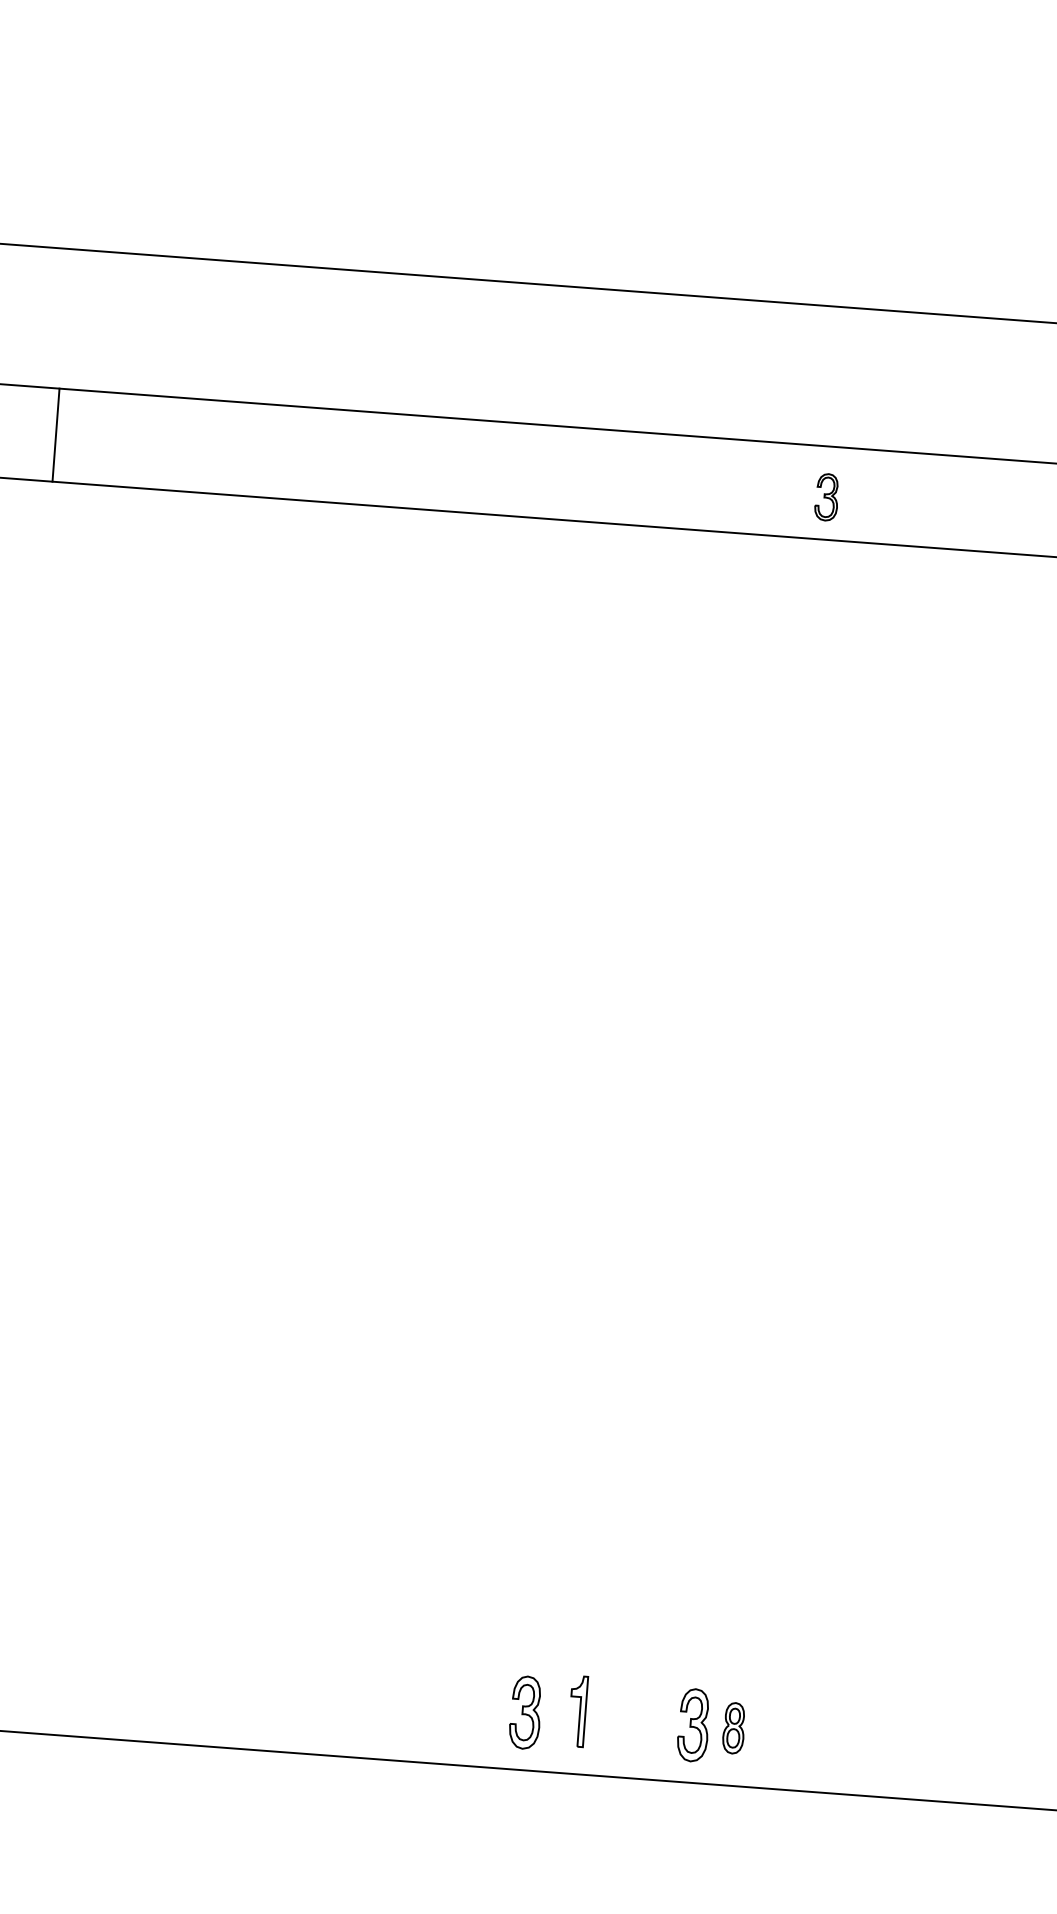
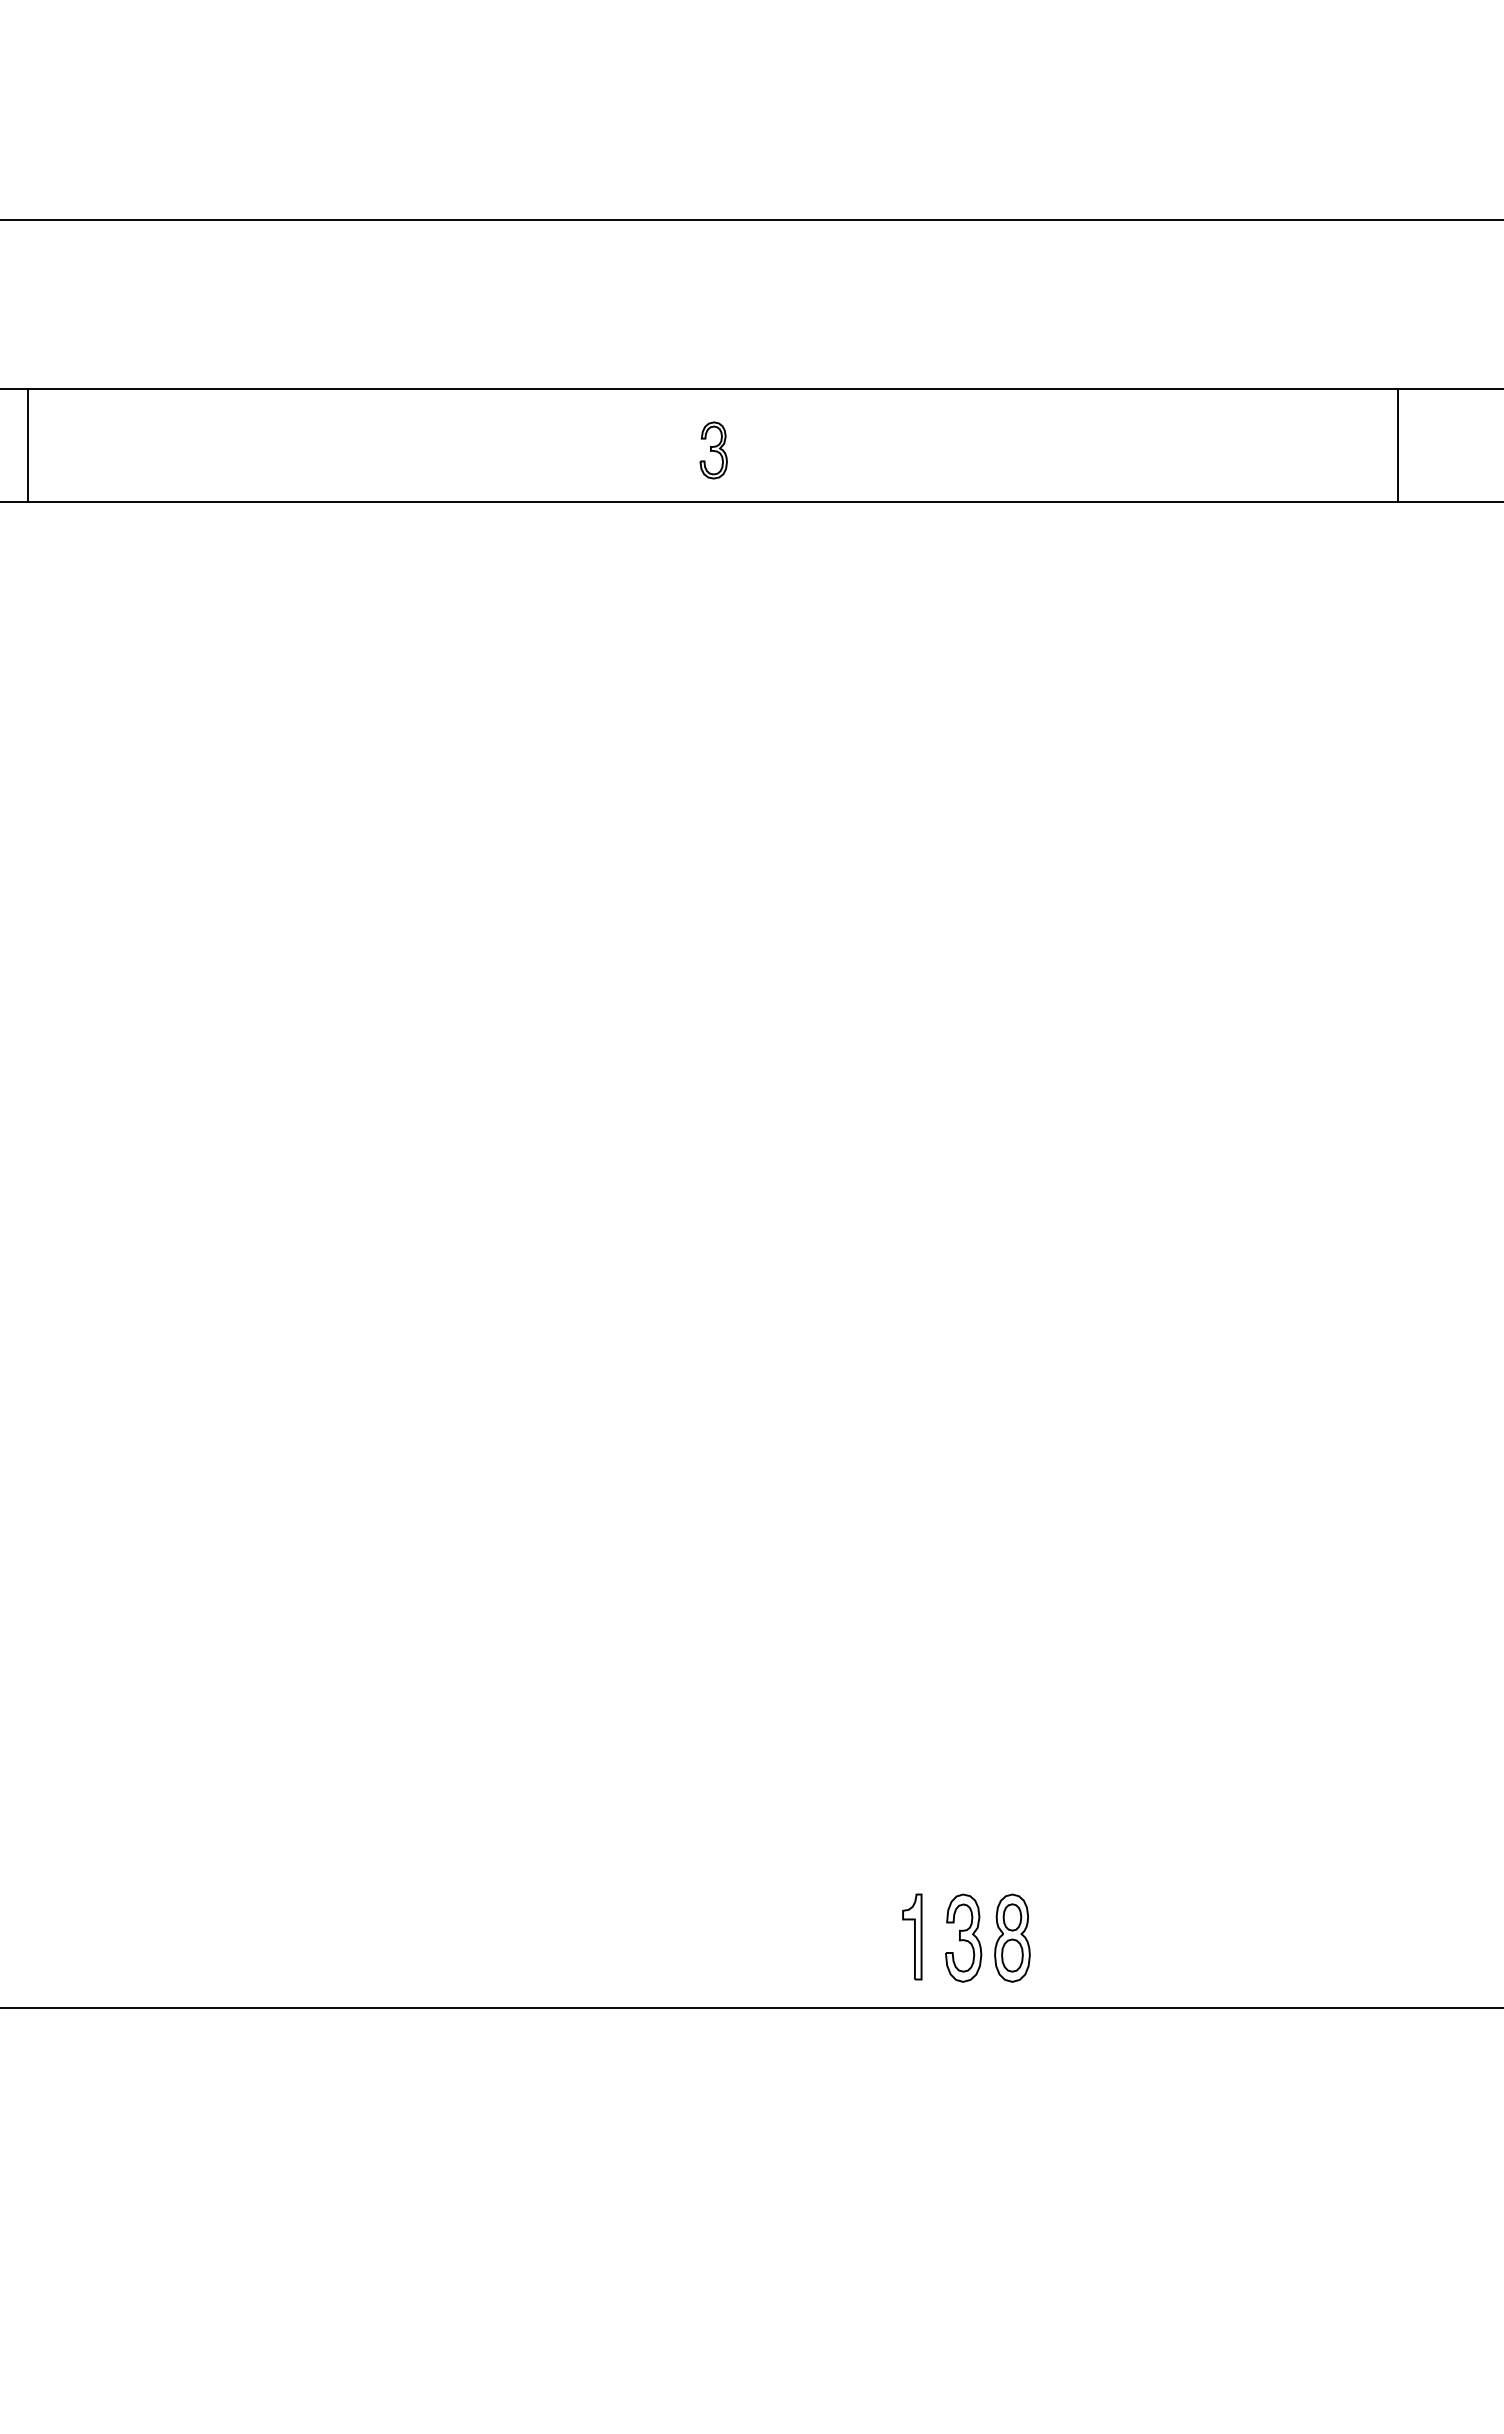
line: (55, 435) -> (27, 445), moved
part: (826, 497) -> (713, 450), moved
part: (578, 1711) -> (912, 1936), moved
part: (525, 1712) -> (760, 1937), removed
part: (734, 1727) -> (1012, 1937), size x1.43

